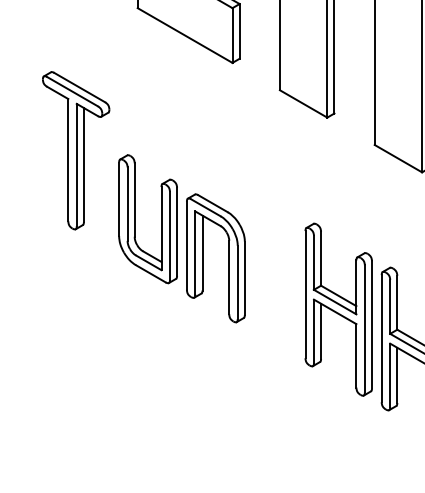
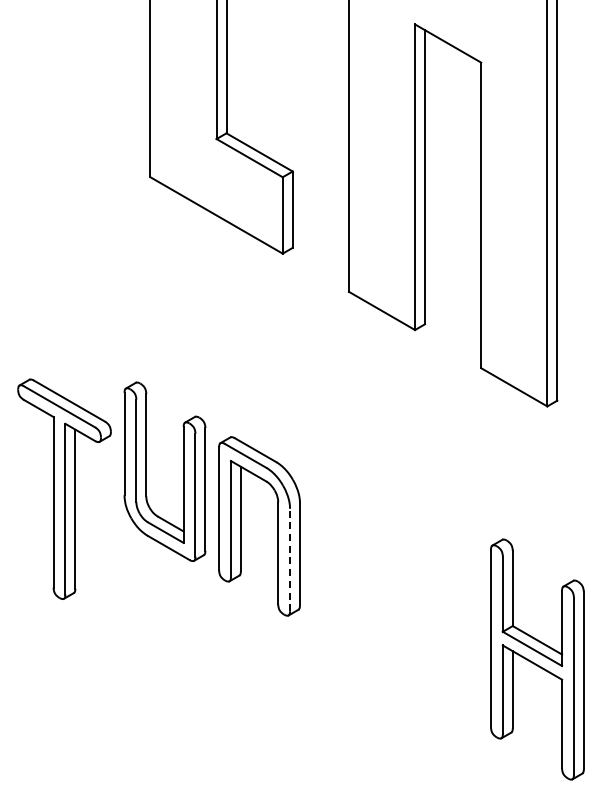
part: (76, 150) -> (64, 488), moved
line: (238, 282) -> (290, 559), solid -> dashed
part: (338, 309) -> (430, 598), removed

